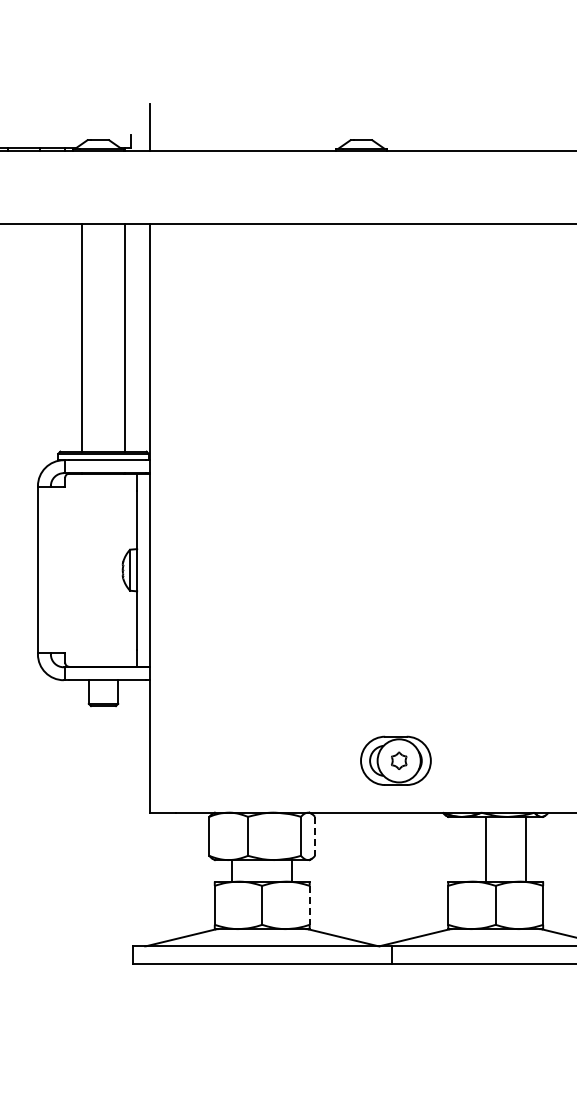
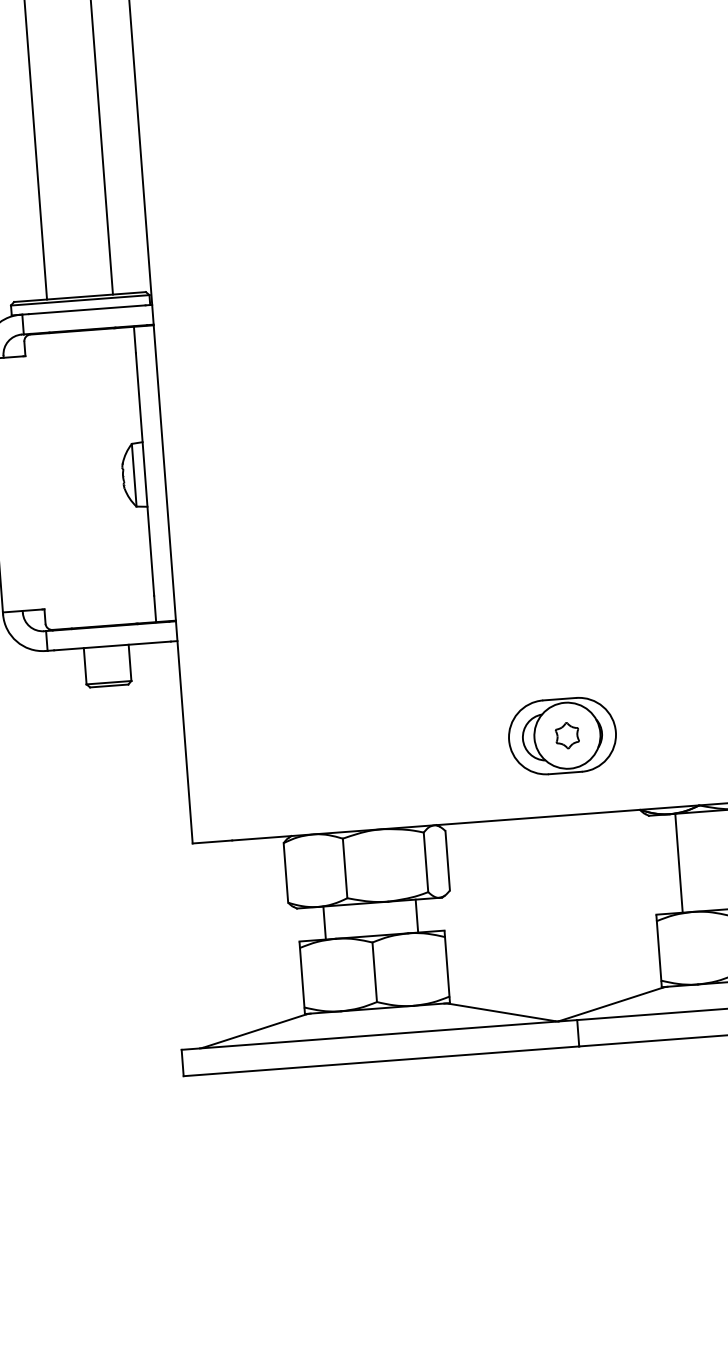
line: (315, 836) -> (448, 860), dashed -> solid
line: (485, 848) -> (678, 862), moved
line: (309, 905) -> (446, 967), dashed -> solid

